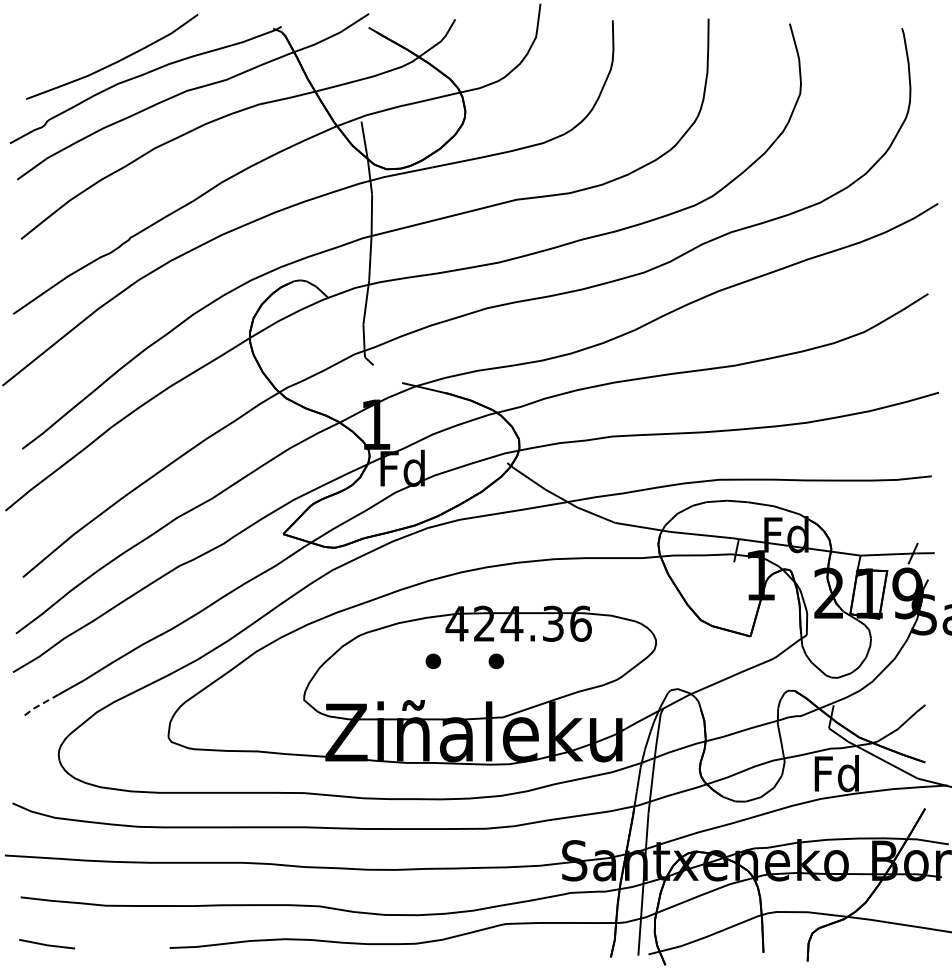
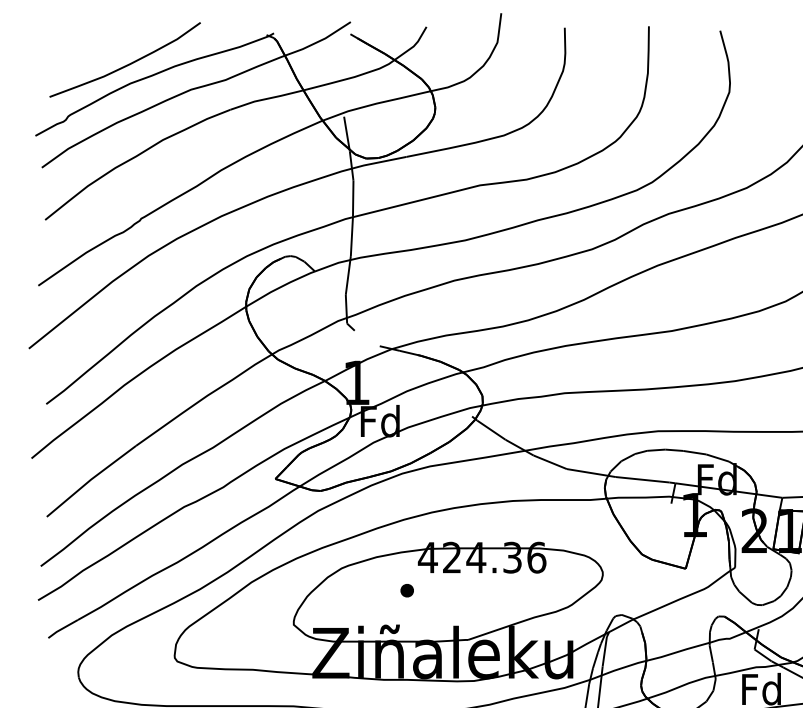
part: (495, 661) -> (461, 590), removed
line: (41, 704) -> (63, 628), dashed -> solid

